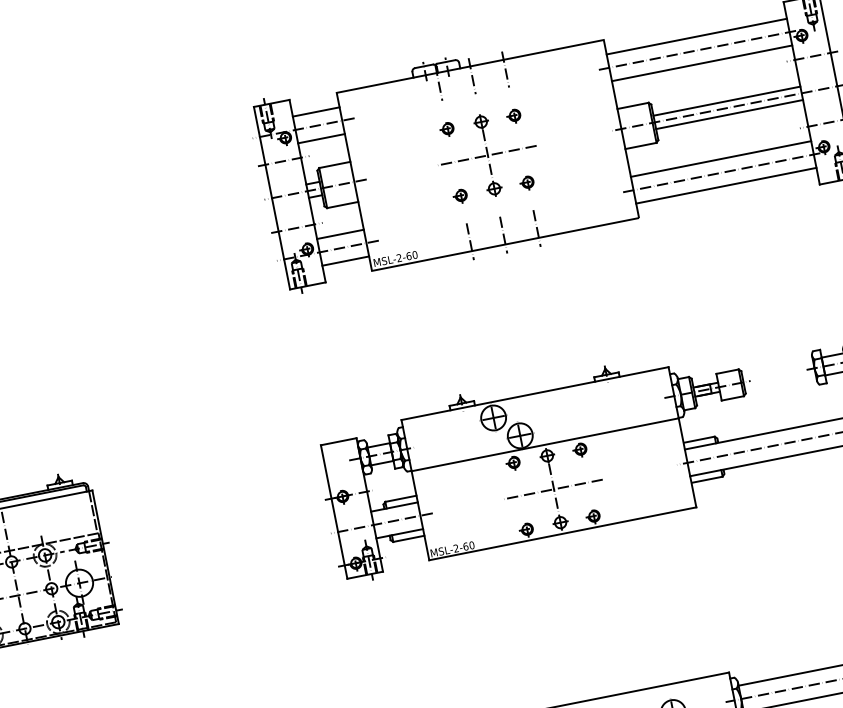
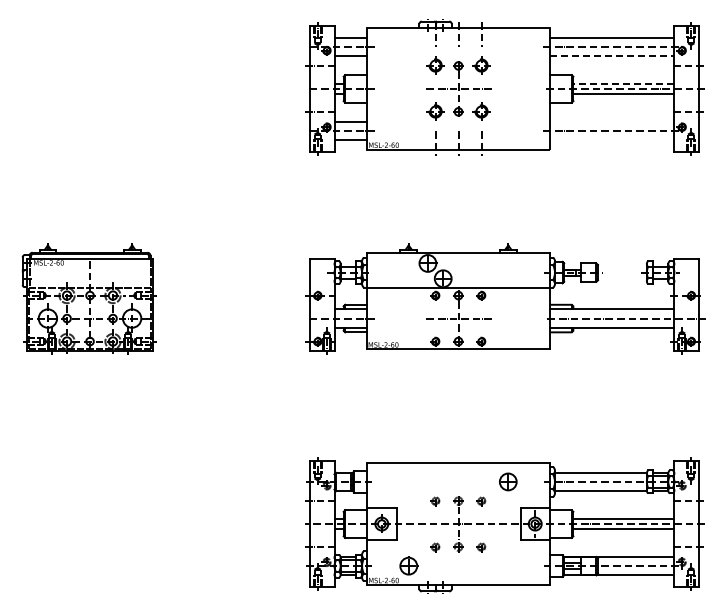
line: (702, 64) -> (612, 56), solid -> dashed
line: (726, 101) -> (623, 84), solid -> dashed
part: (514, 116) -> (481, 66), size x1.6
part: (447, 129) -> (435, 66), size x1.6
line: (721, 158) -> (612, 121), removed
part: (528, 183) -> (481, 112), size x1.6
line: (726, 186) -> (612, 140), removed
part: (461, 196) -> (435, 112), size x1.6

